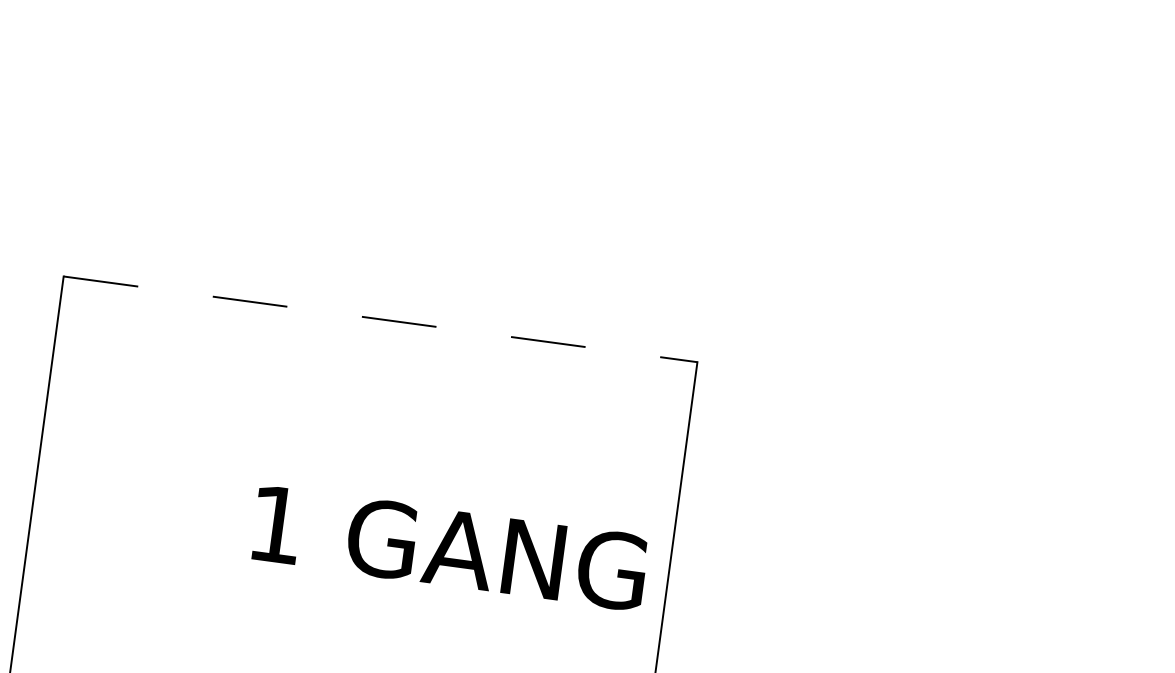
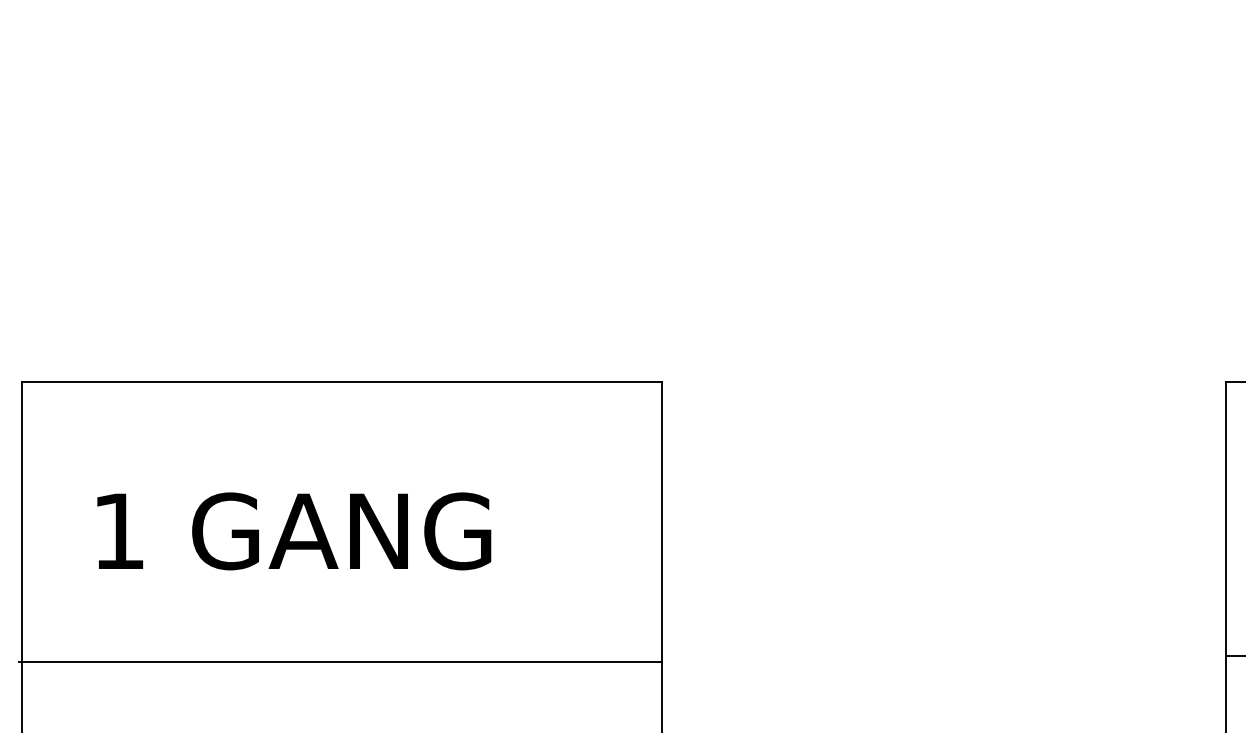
line: (380, 318) -> (341, 381), dashed -> solid
text: (450, 548) -> (294, 531), moved
line: (341, 597) -> (340, 662), added

